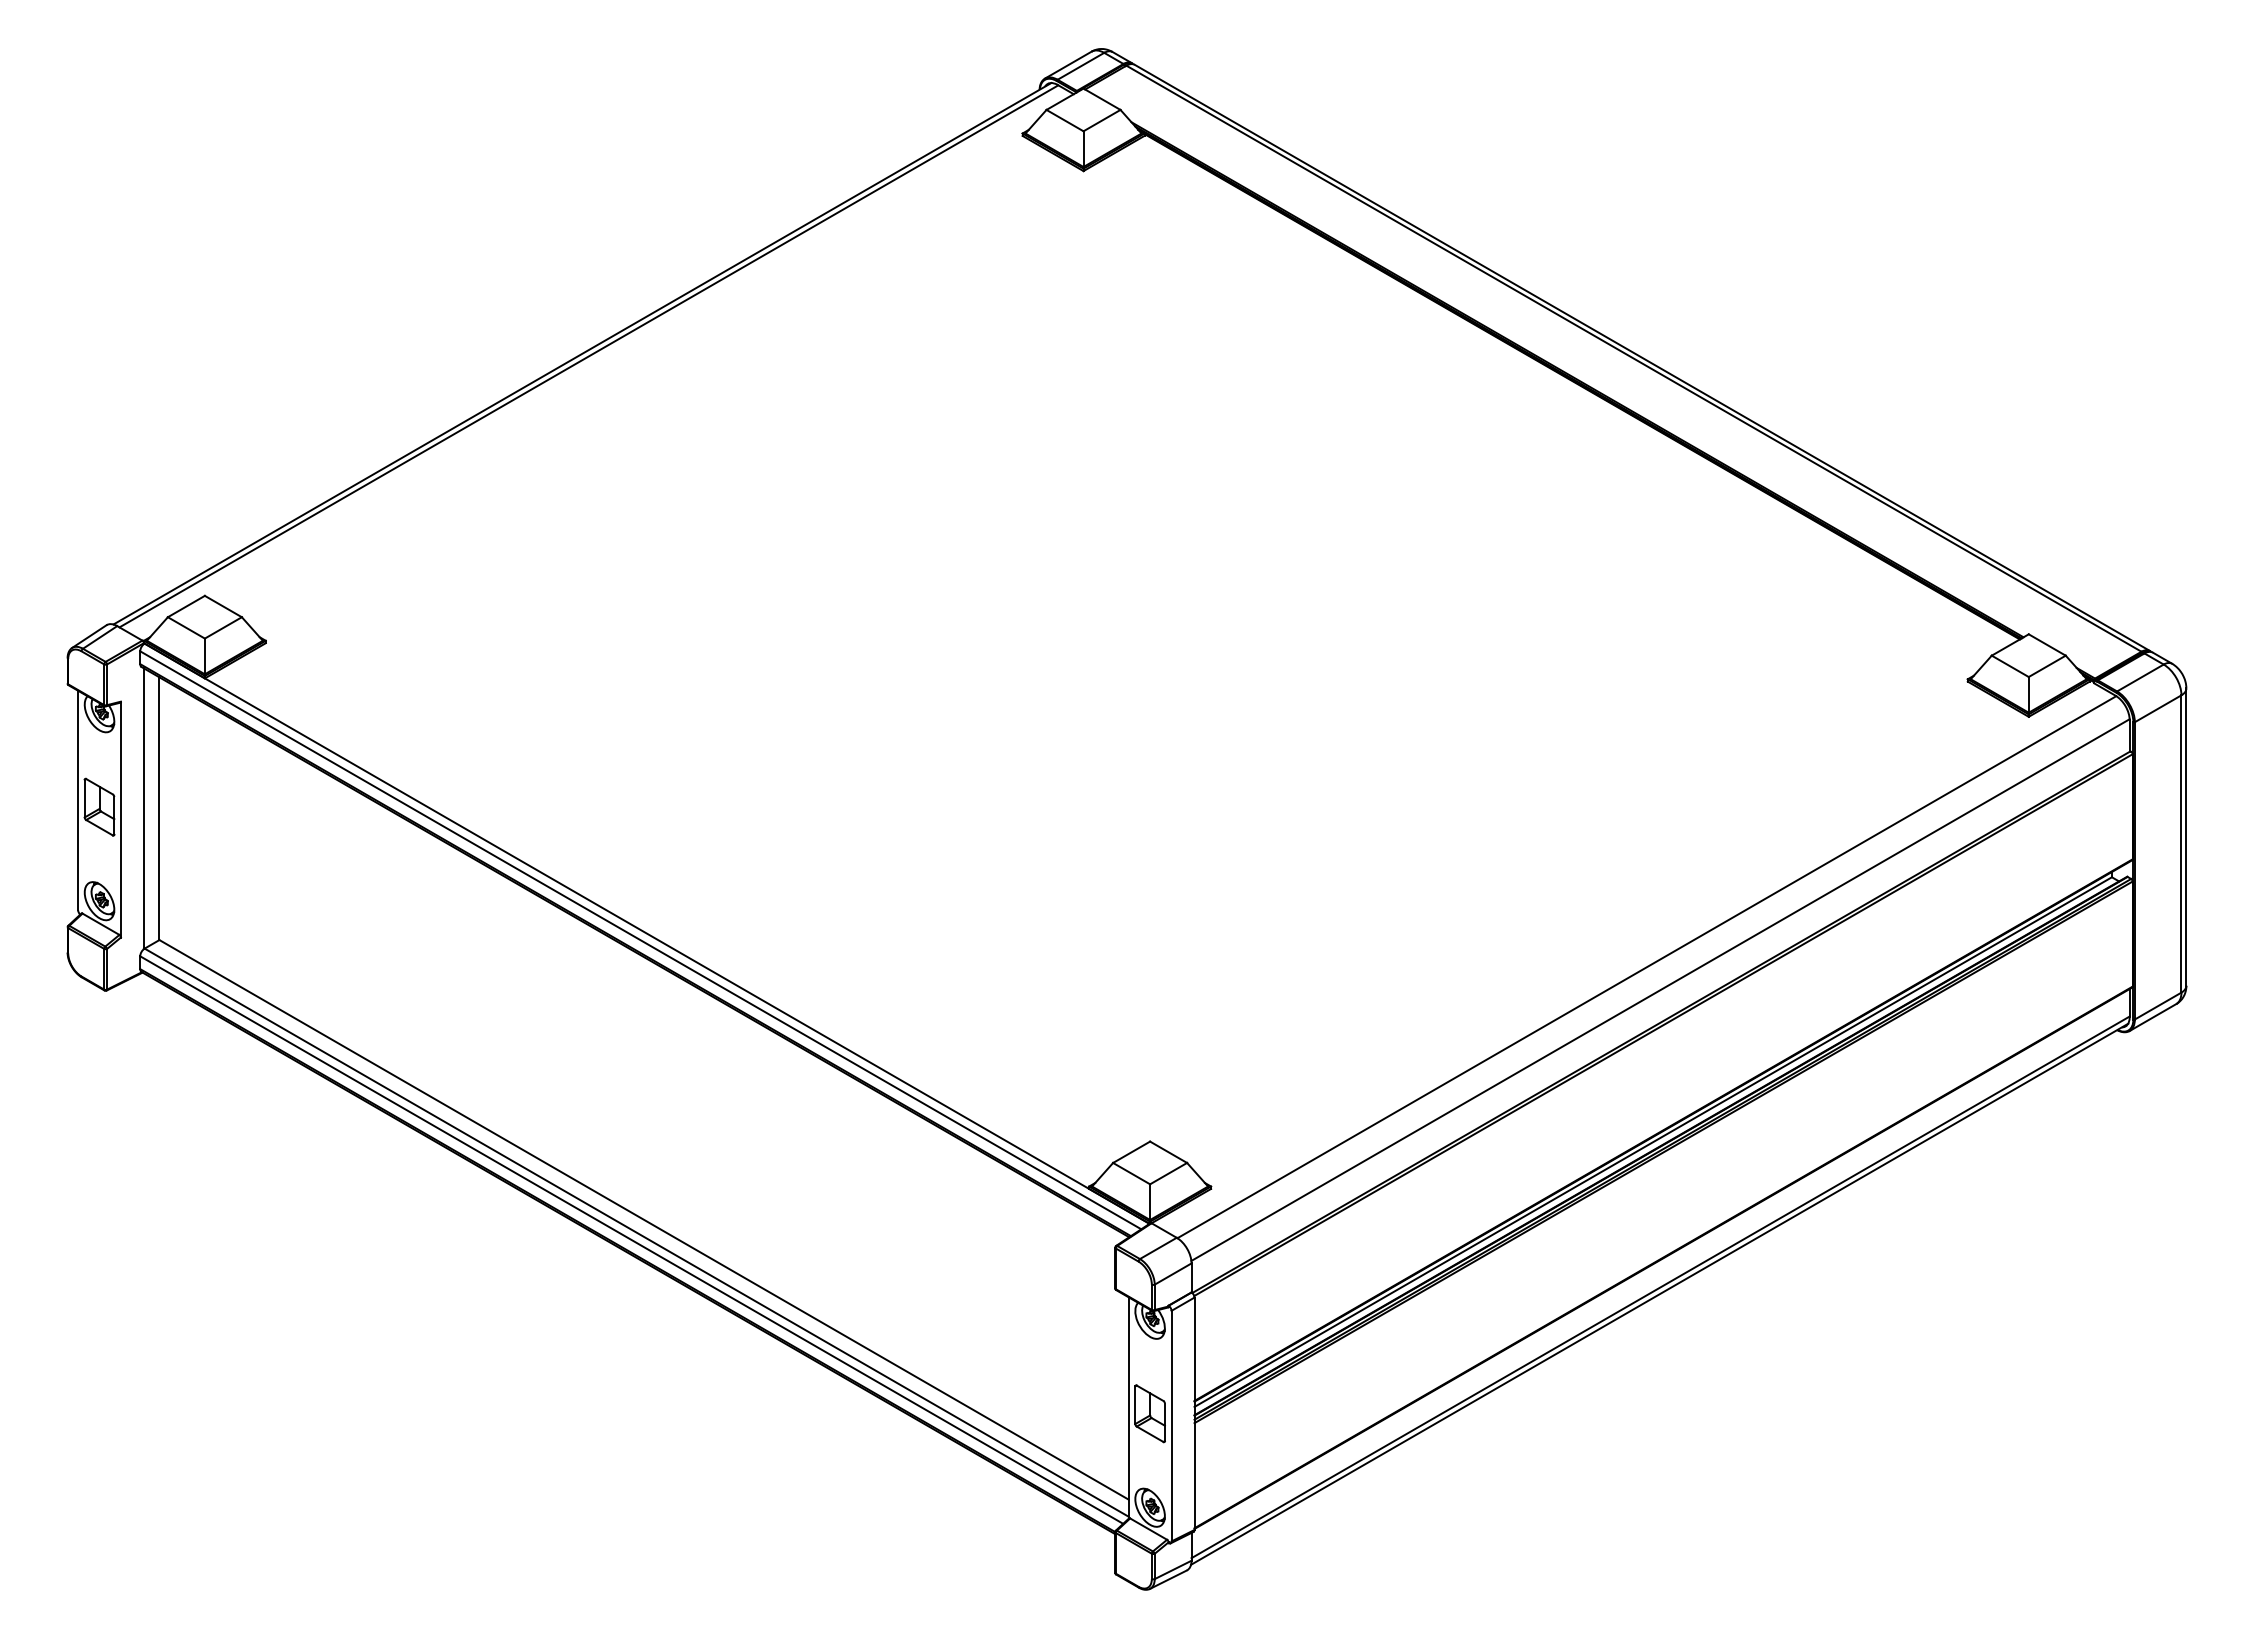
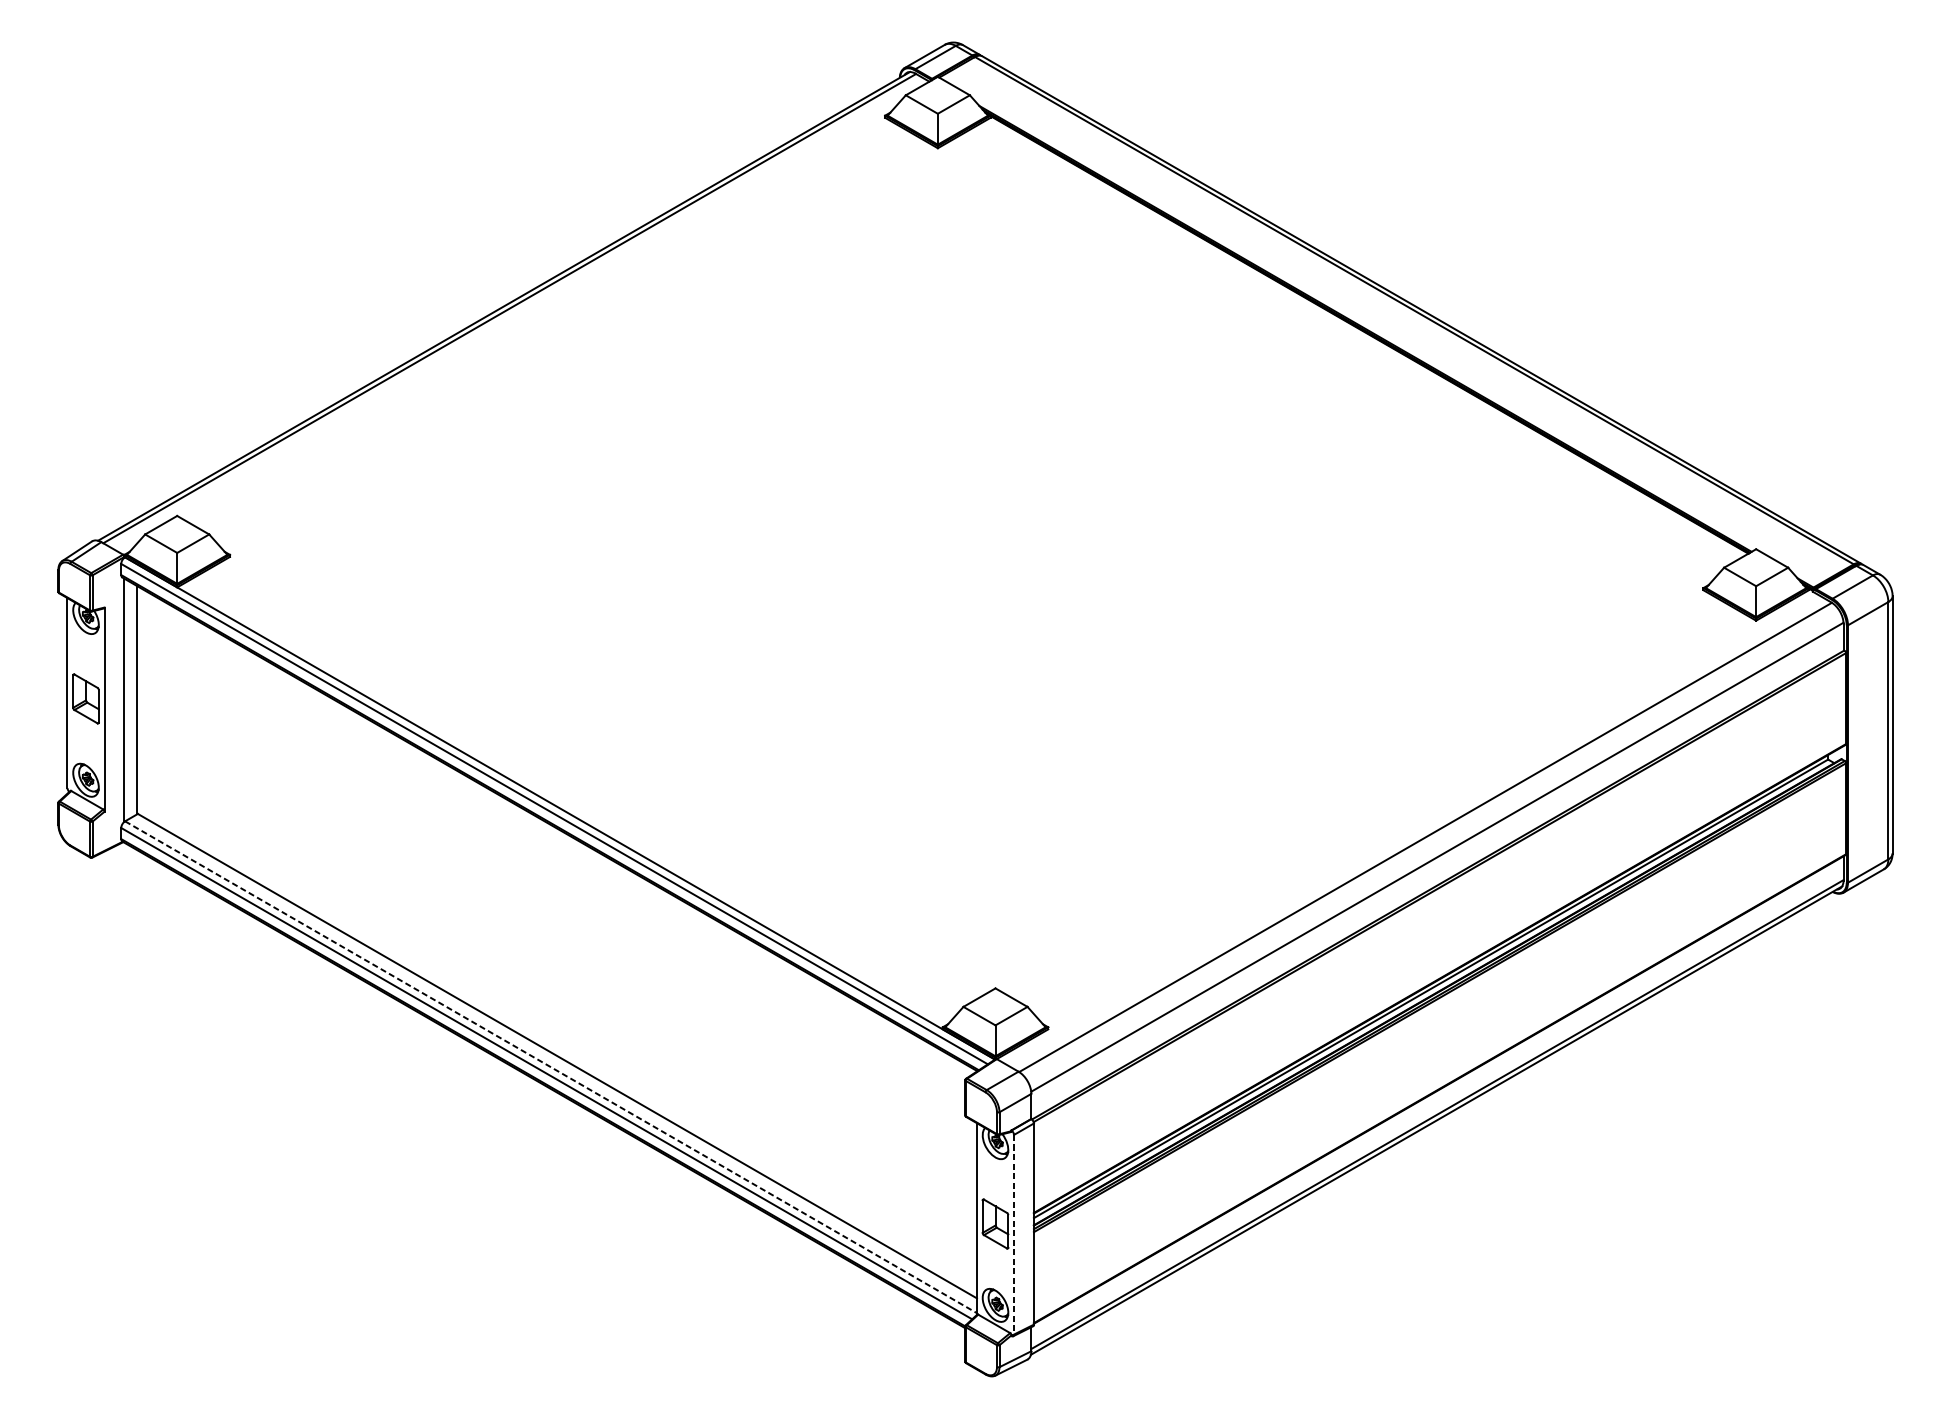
line: (637, 1232) -> (551, 1067), solid -> dashed
line: (1171, 1426) -> (1014, 1235), solid -> dashed

